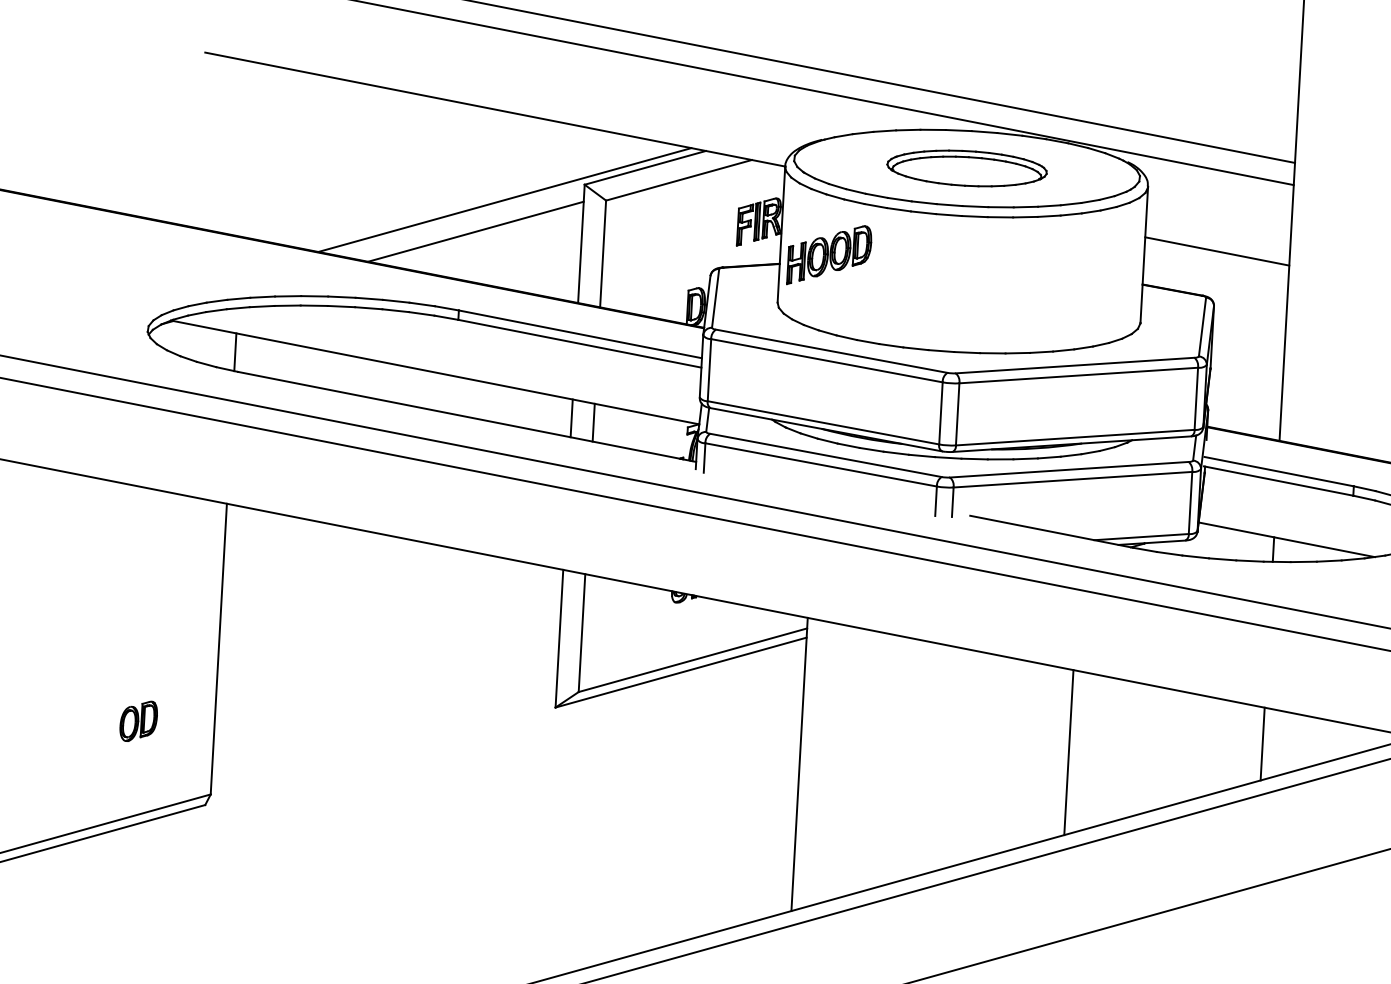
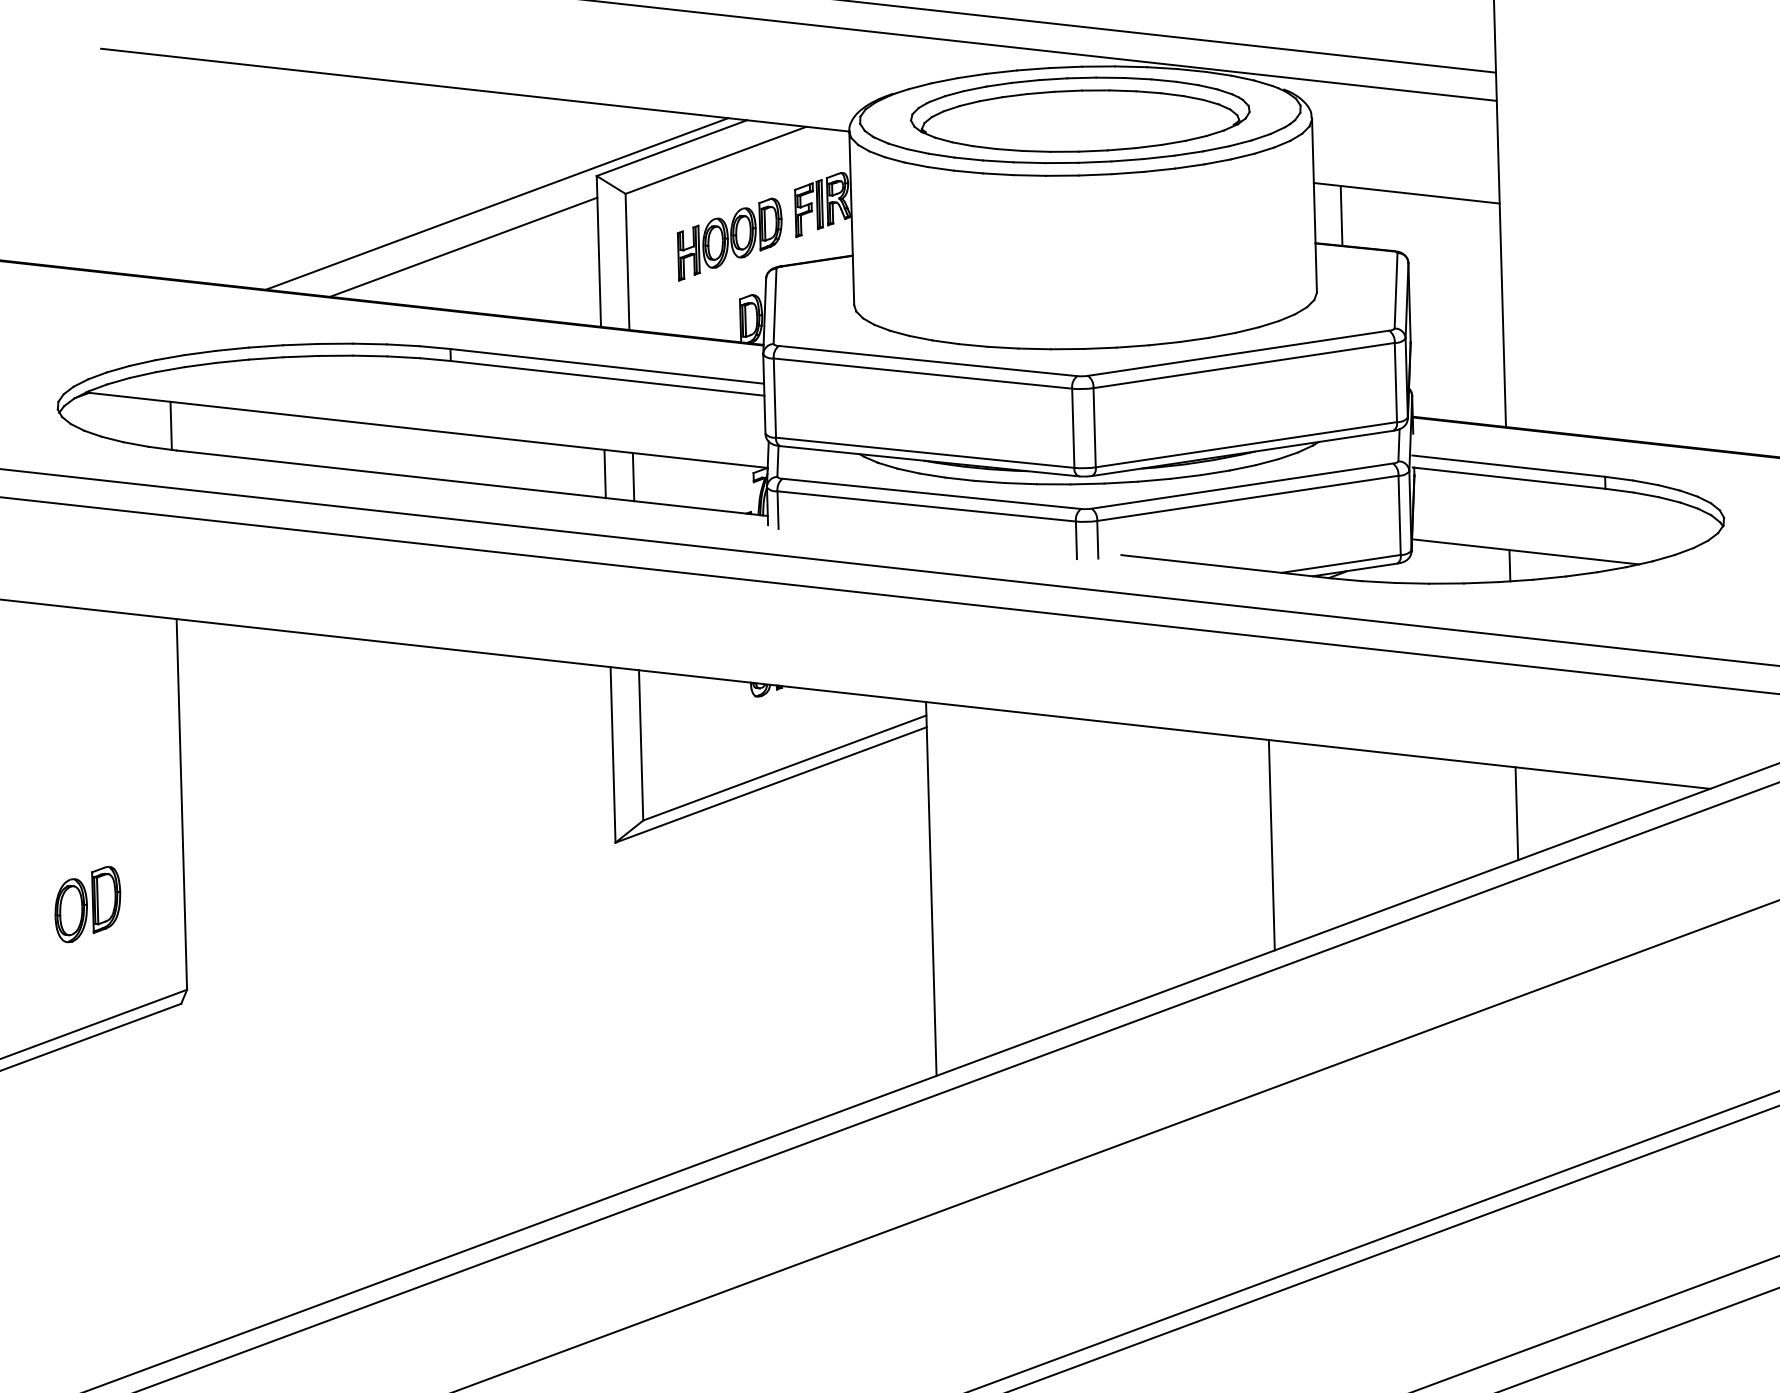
part: (967, 168) -> (1080, 114), size x1.67
part: (829, 255) -> (729, 239), moved
line: (1164, 264) -> (1341, 215), added
part: (138, 721) -> (87, 904), size x1.43

